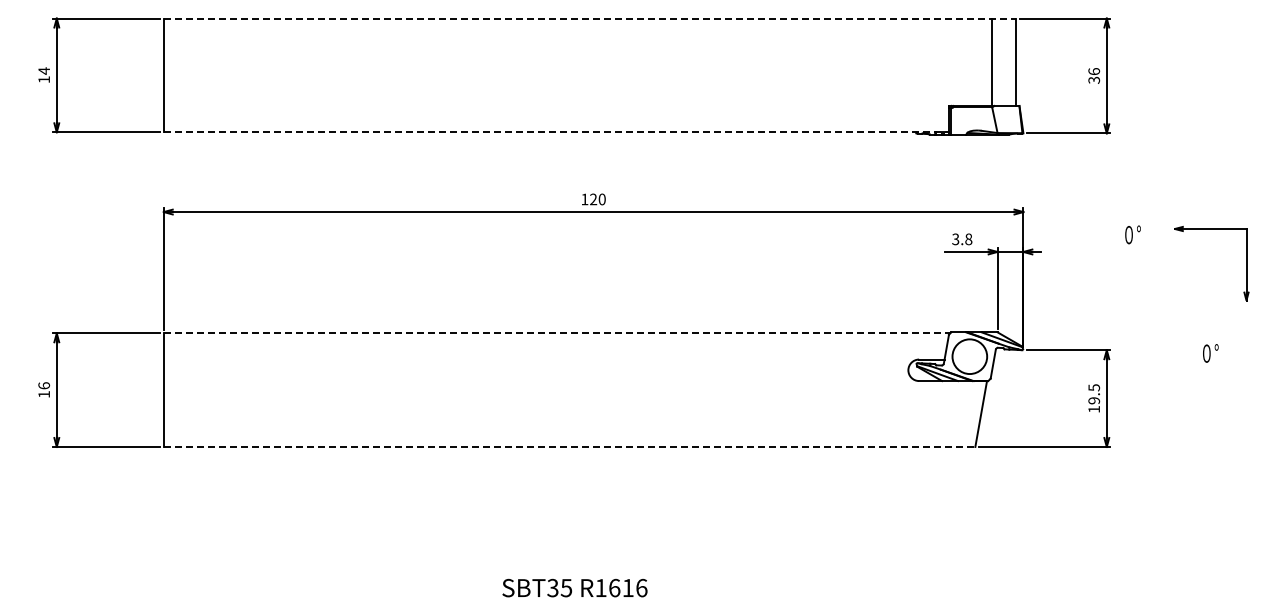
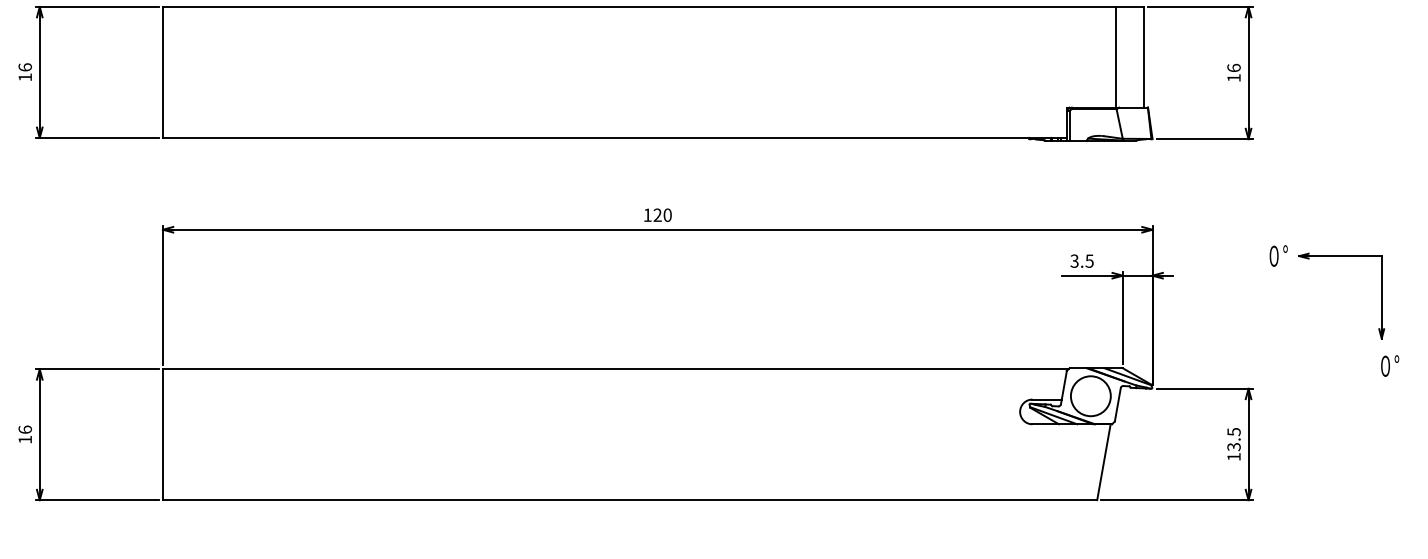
line: (590, 18) -> (654, 6), dashed -> solid
text: (44, 70) -> (25, 66), 14 -> 16
text: (1094, 79) -> (1234, 77), 36 -> 16
line: (556, 132) -> (615, 138), dashed -> solid
part: (1211, 229) -> (1341, 256), moved
text: (968, 239) -> (1089, 261), 3.8 -> 3.5
line: (557, 333) -> (616, 369), dashed -> solid
text: (1210, 353) -> (1389, 366), moved
text: (1093, 400) -> (1233, 446), 19.5 -> 13.5
line: (569, 446) -> (629, 499), dashed -> solid

